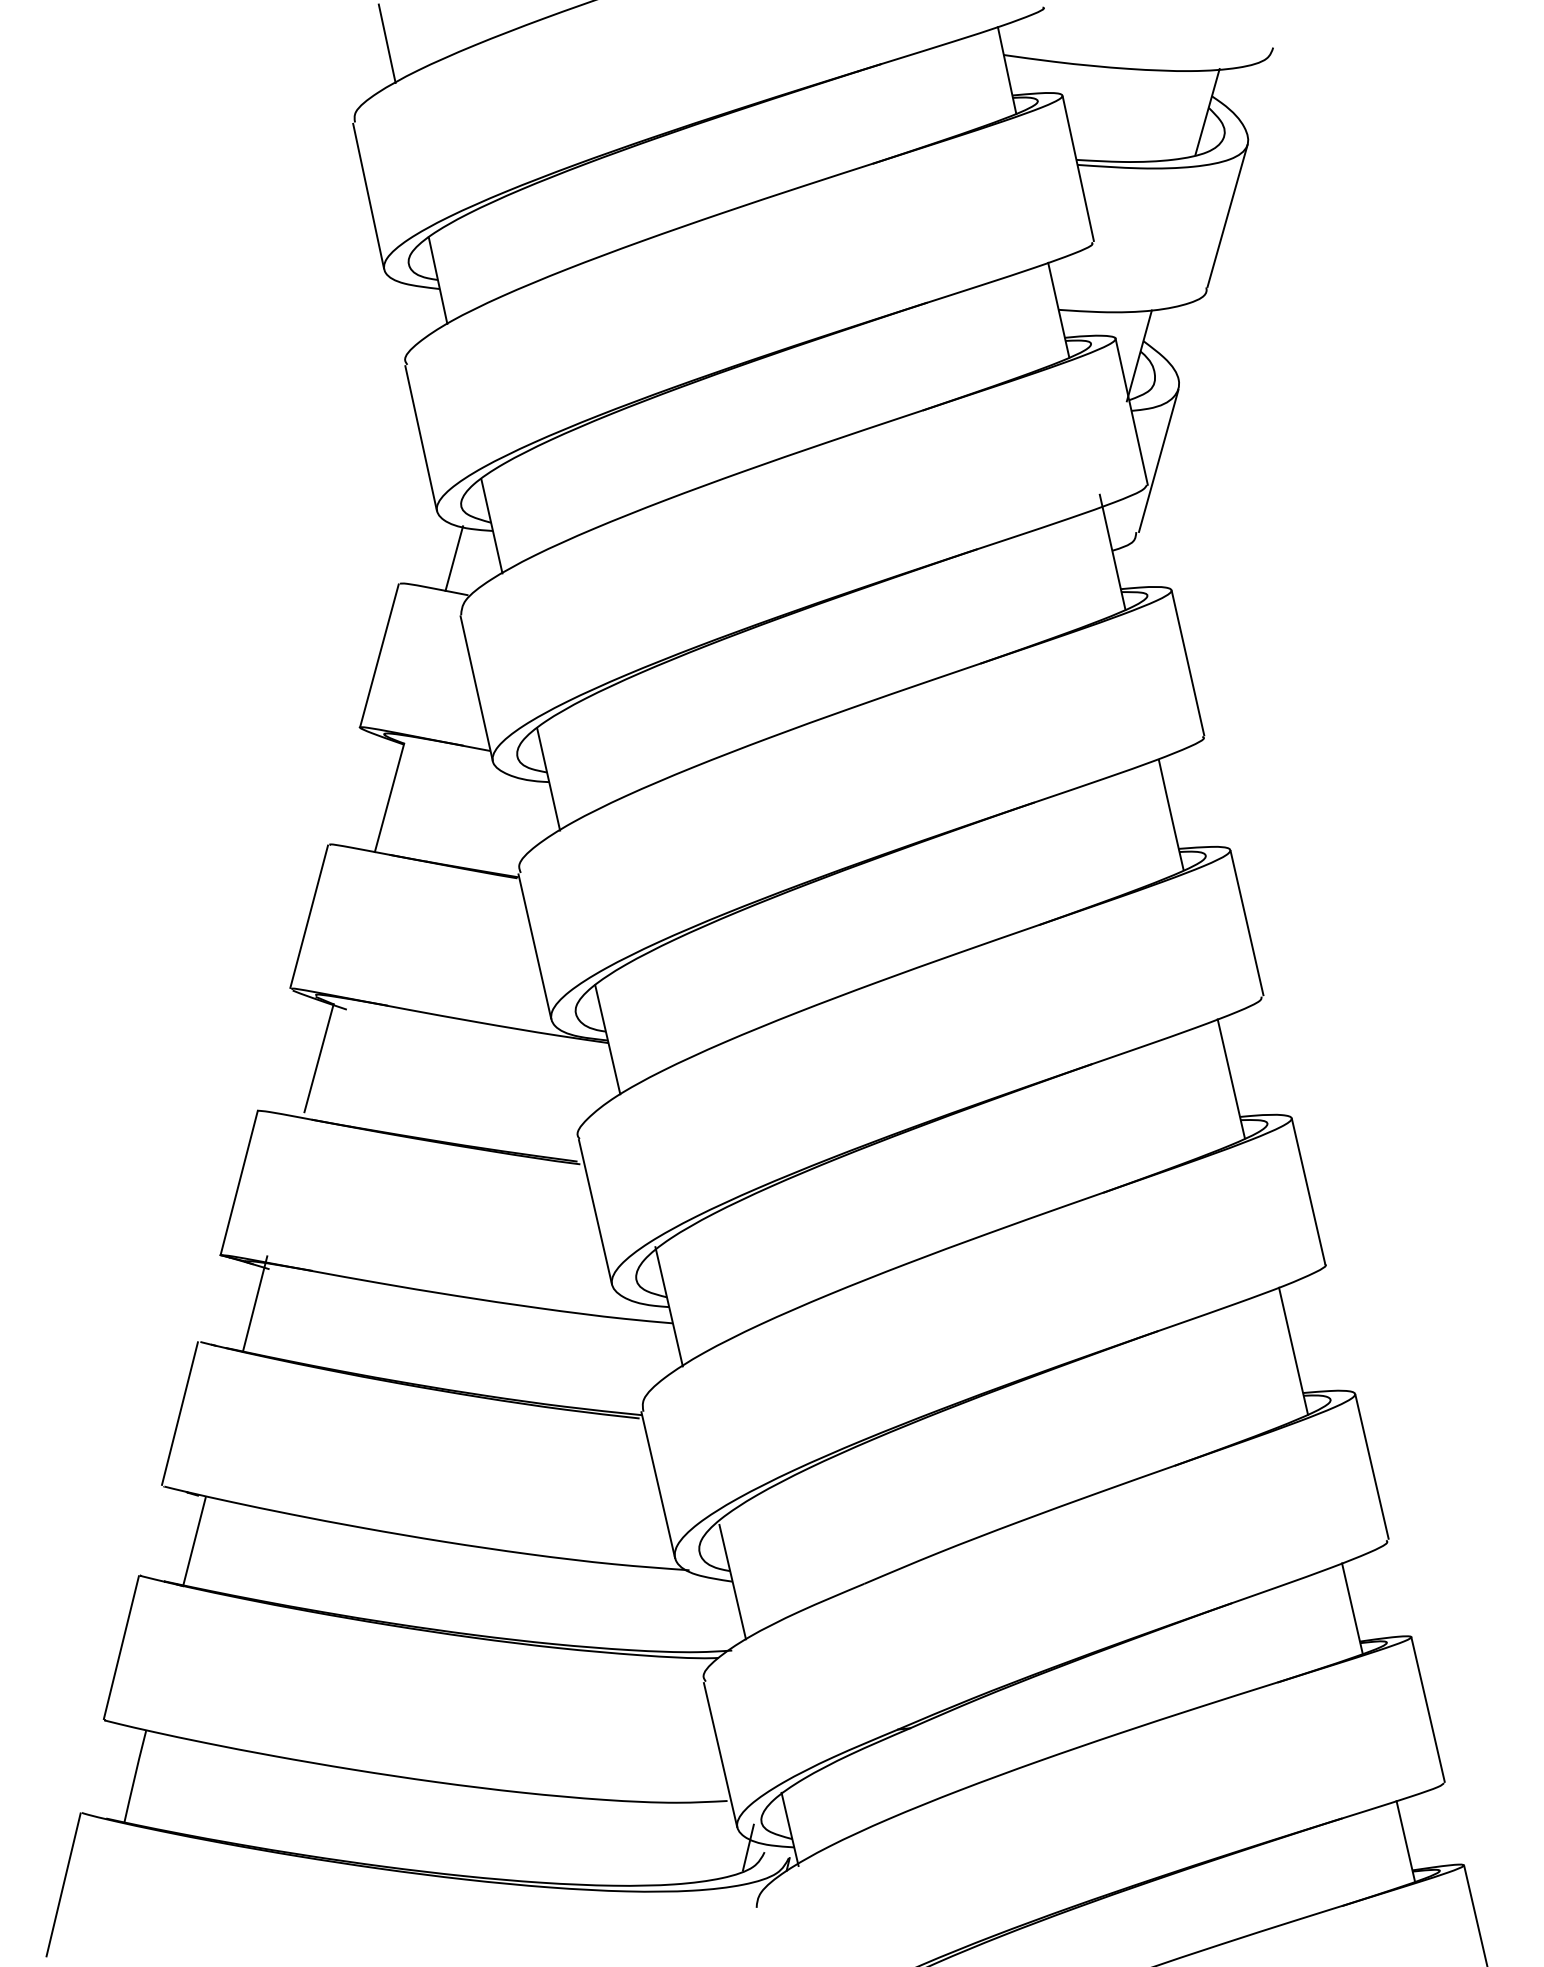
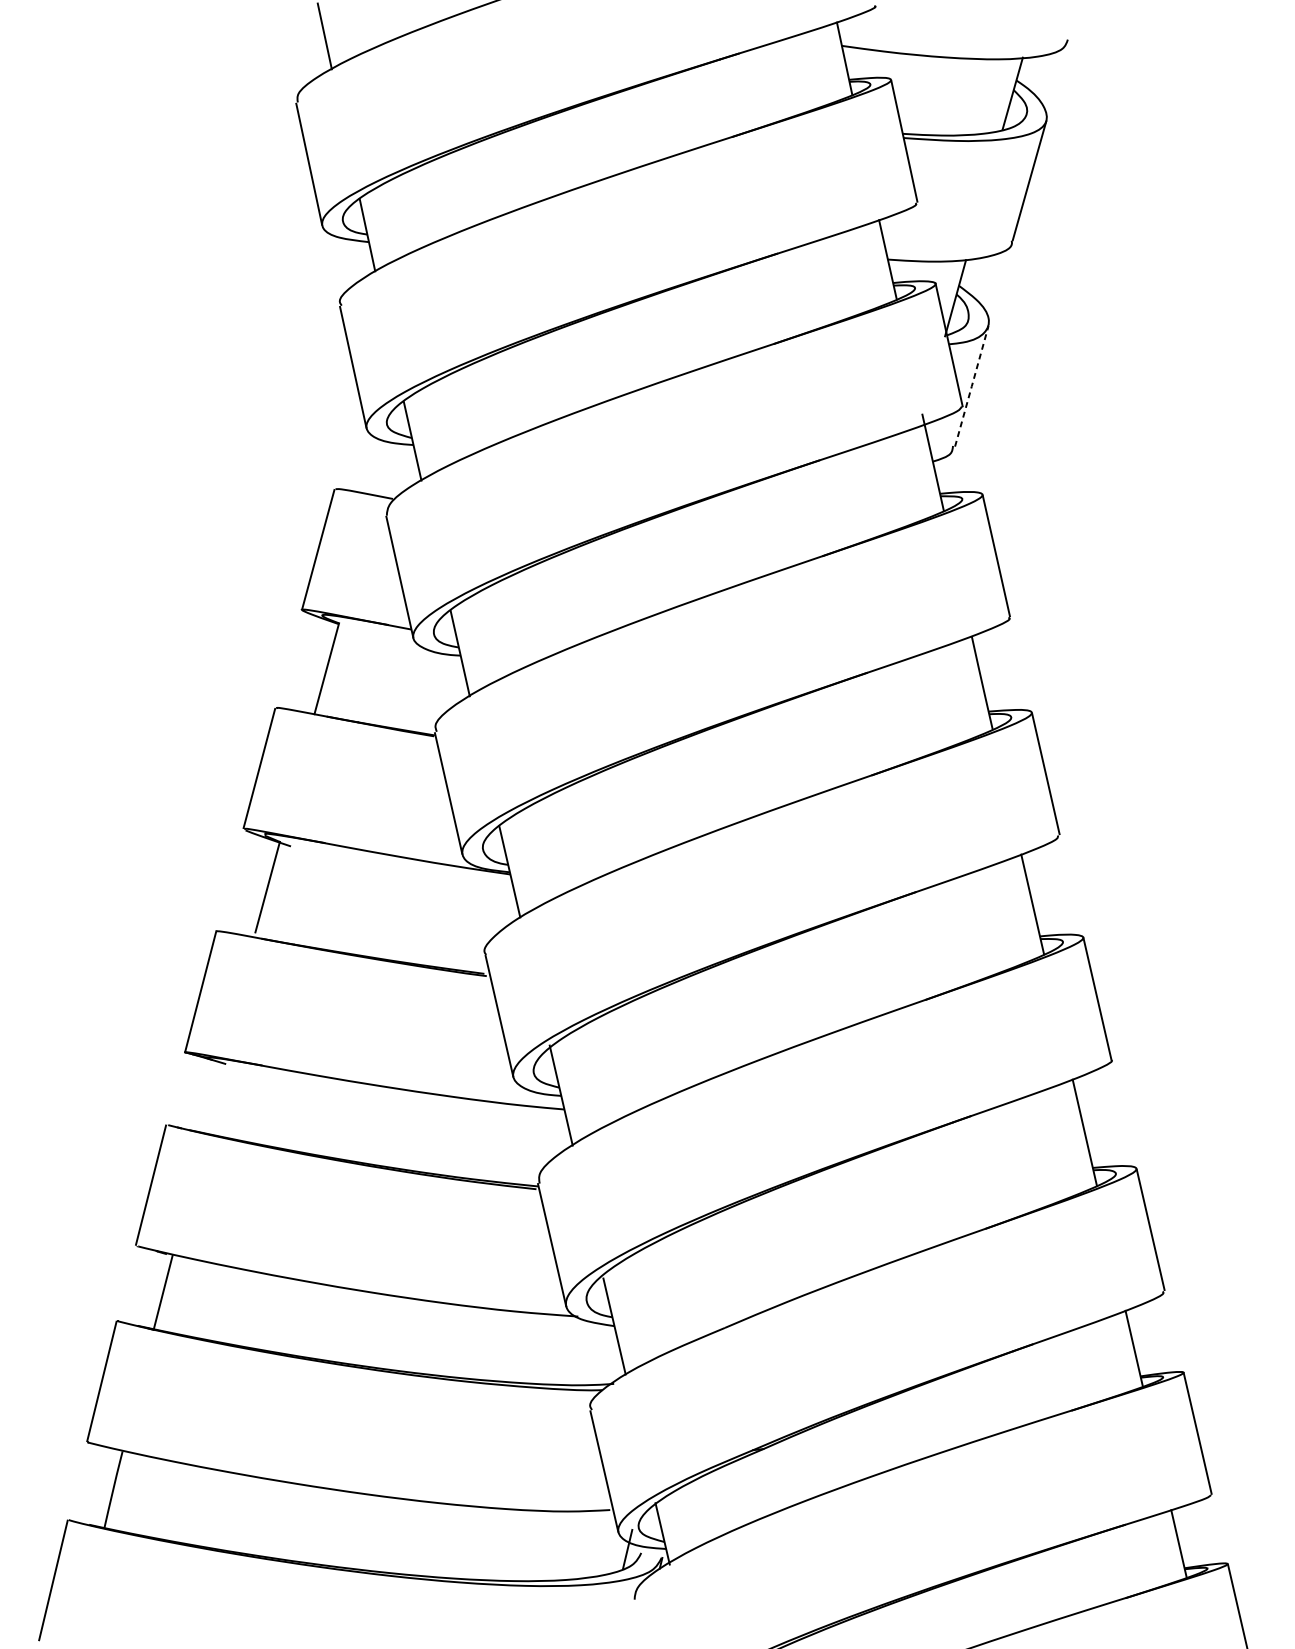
line: (1158, 460) -> (971, 385), solid -> dashed
line: (454, 558) -> (381, 468), removed
line: (254, 1303) -> (213, 1092), removed

